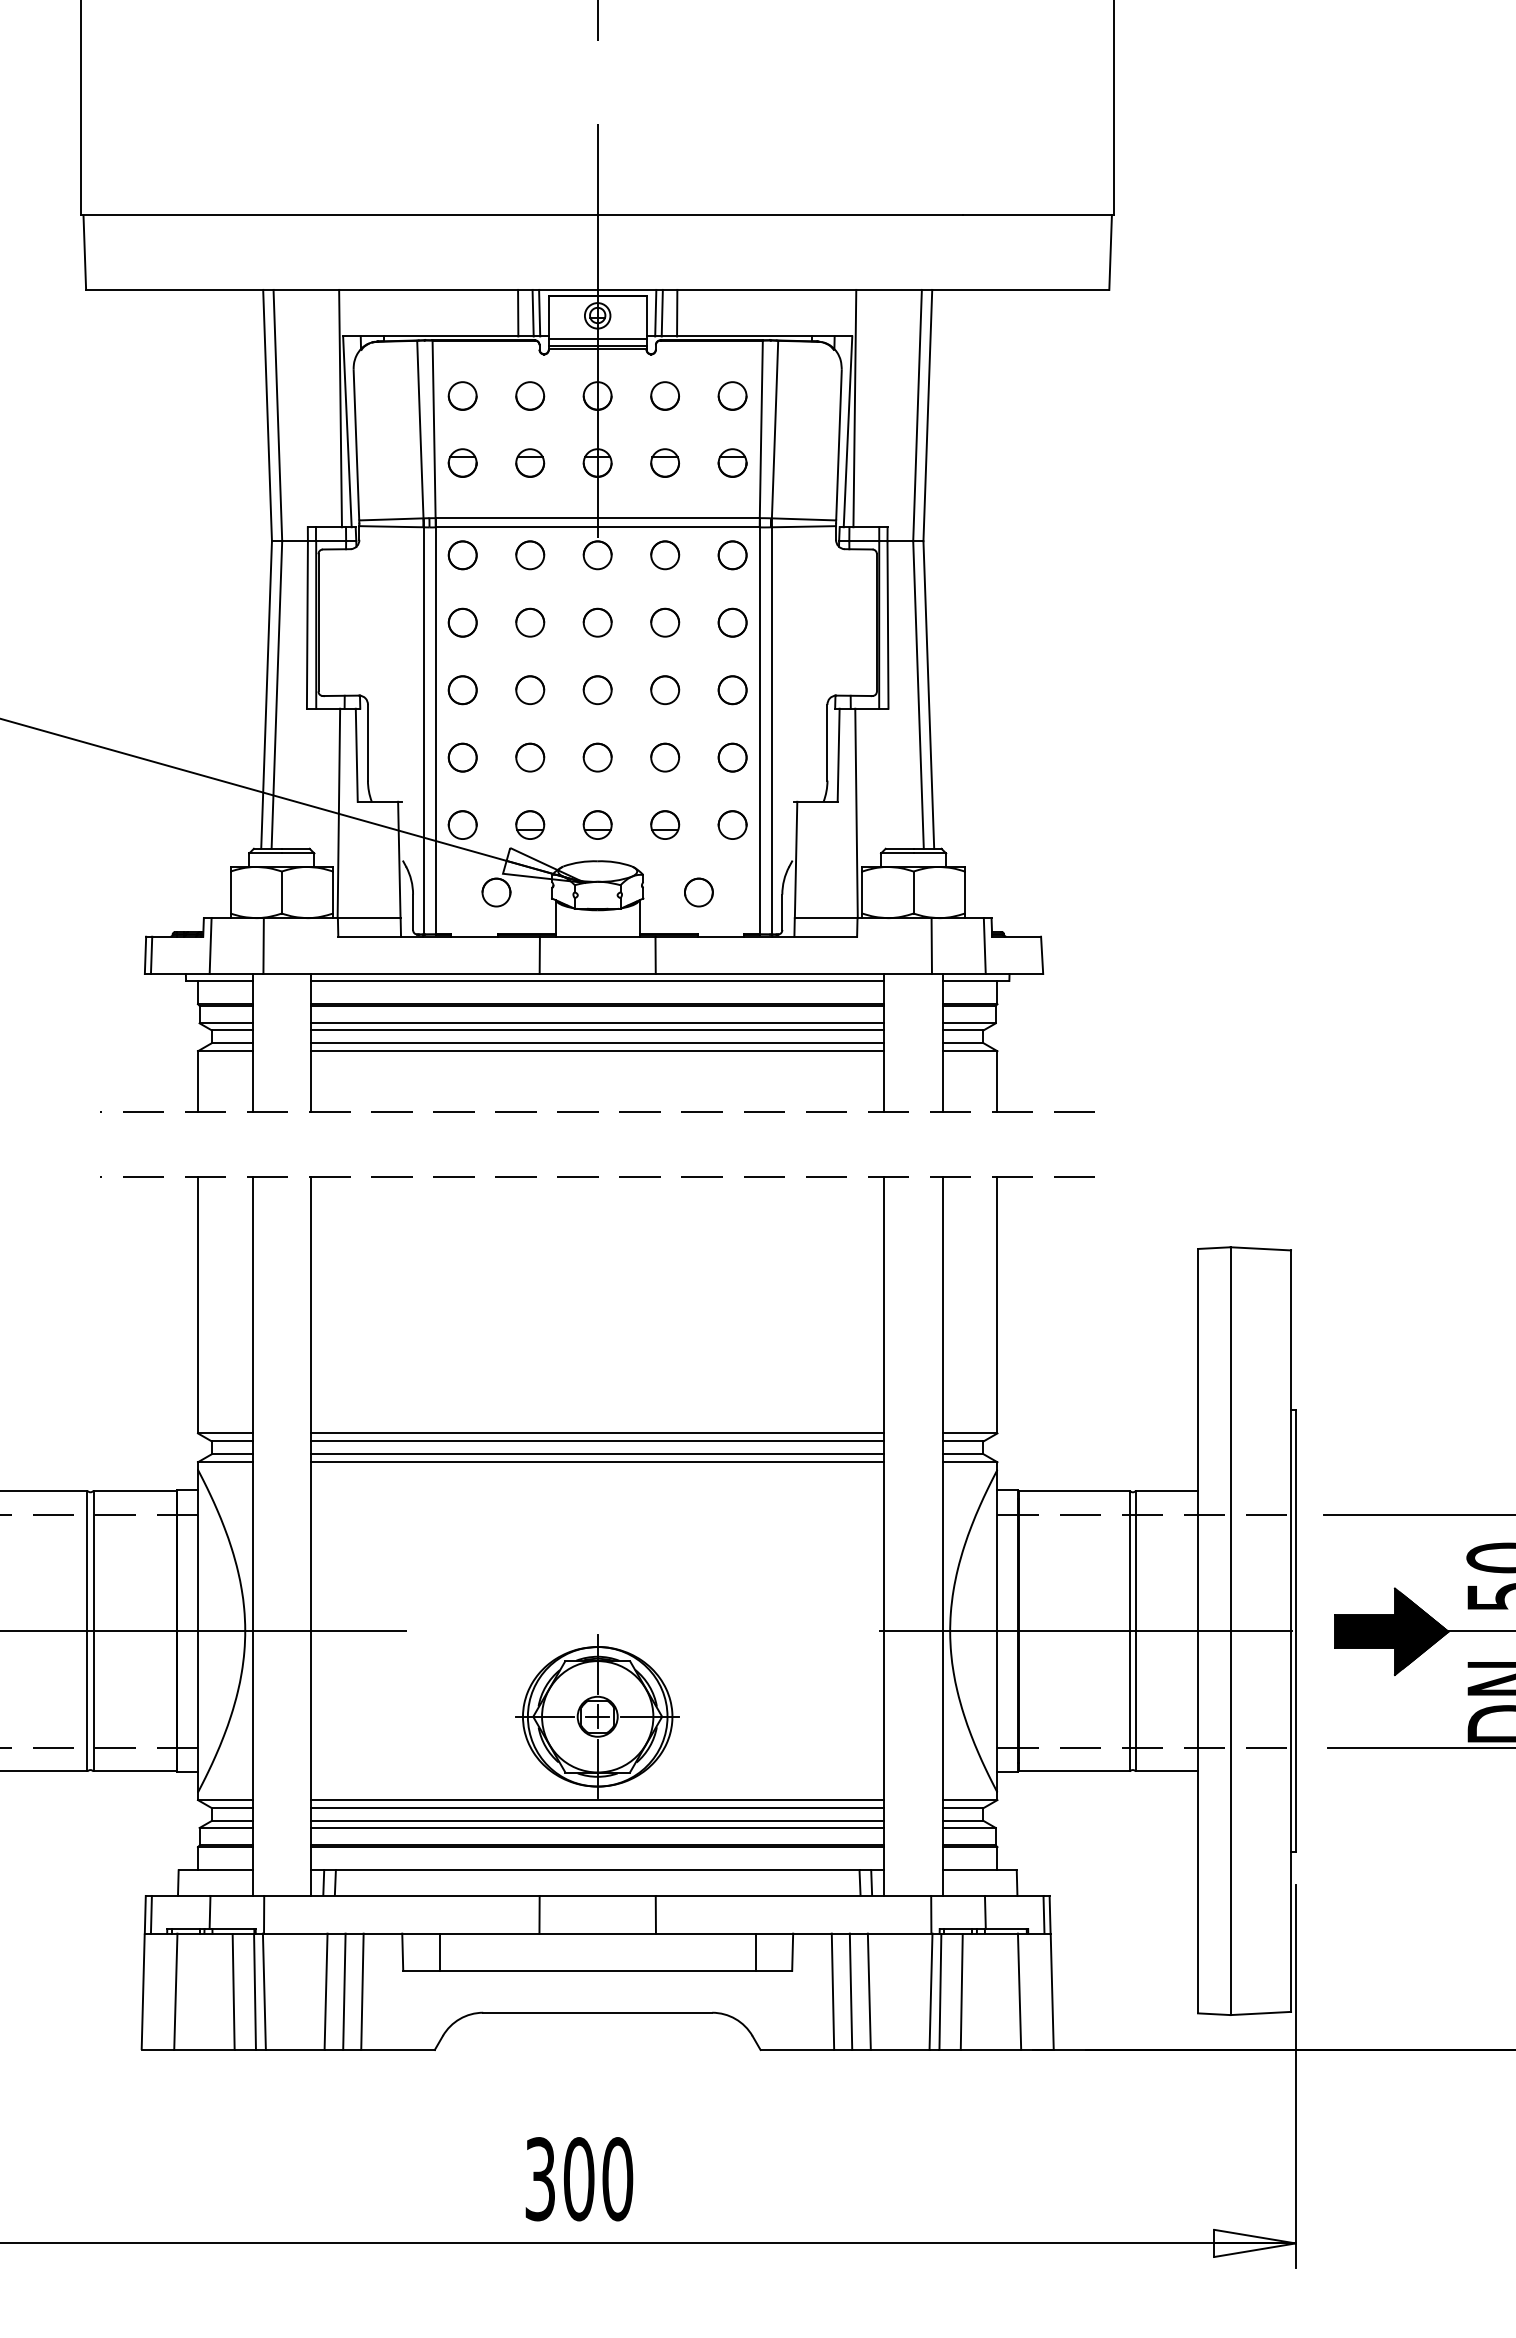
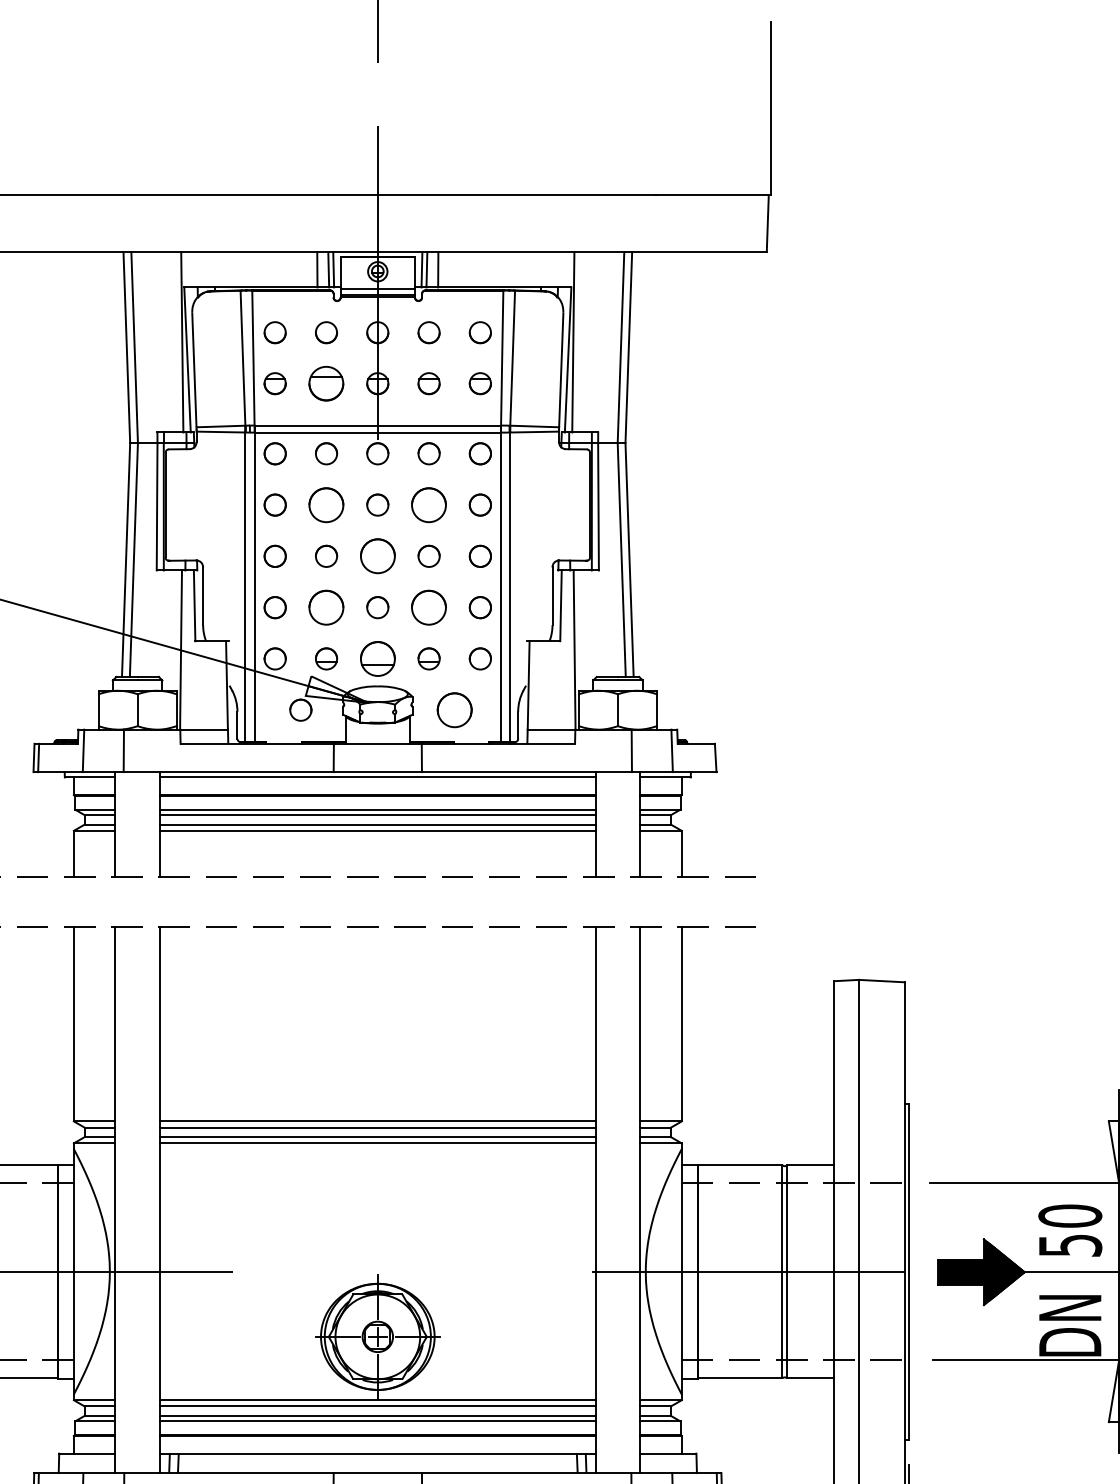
part: (530, 462) -> (326, 383), size x1.6
part: (530, 622) -> (326, 504), size x1.6
part: (665, 622) -> (429, 504), size x1.6
part: (597, 690) -> (377, 556), size x1.6
part: (530, 757) -> (326, 607), size x1.6
part: (665, 757) -> (429, 607), size x1.6
part: (597, 824) -> (377, 658), size x1.6
part: (698, 892) -> (454, 710), size x1.6

